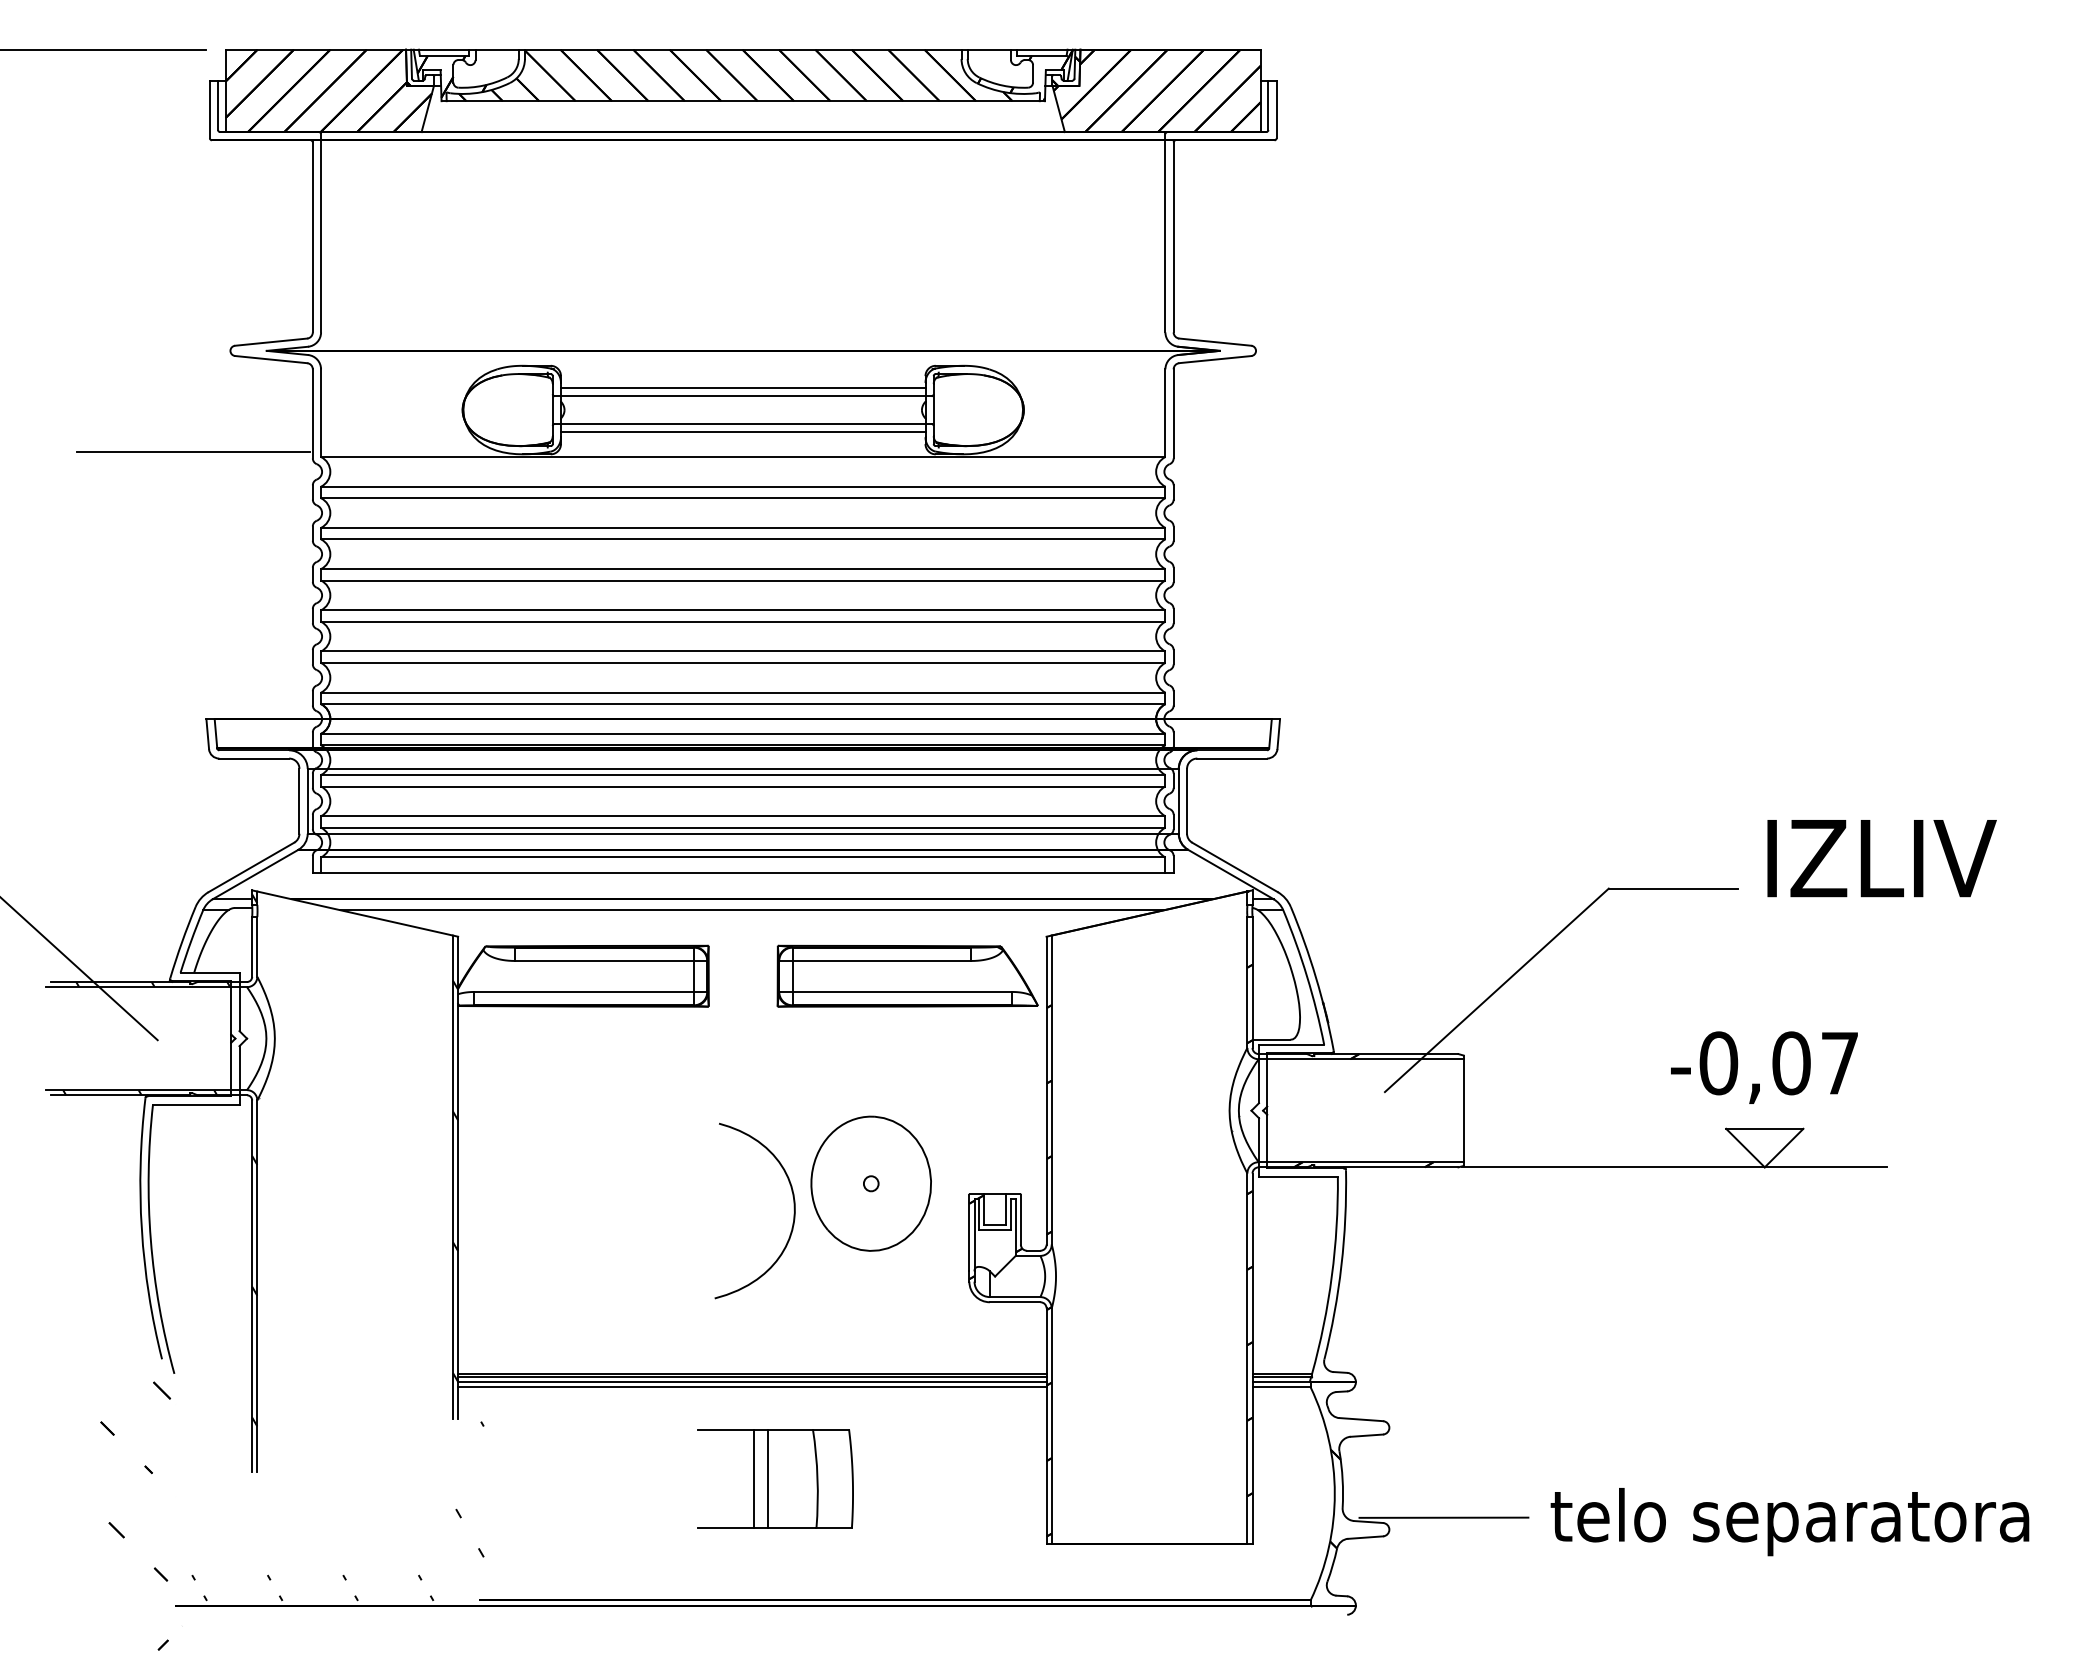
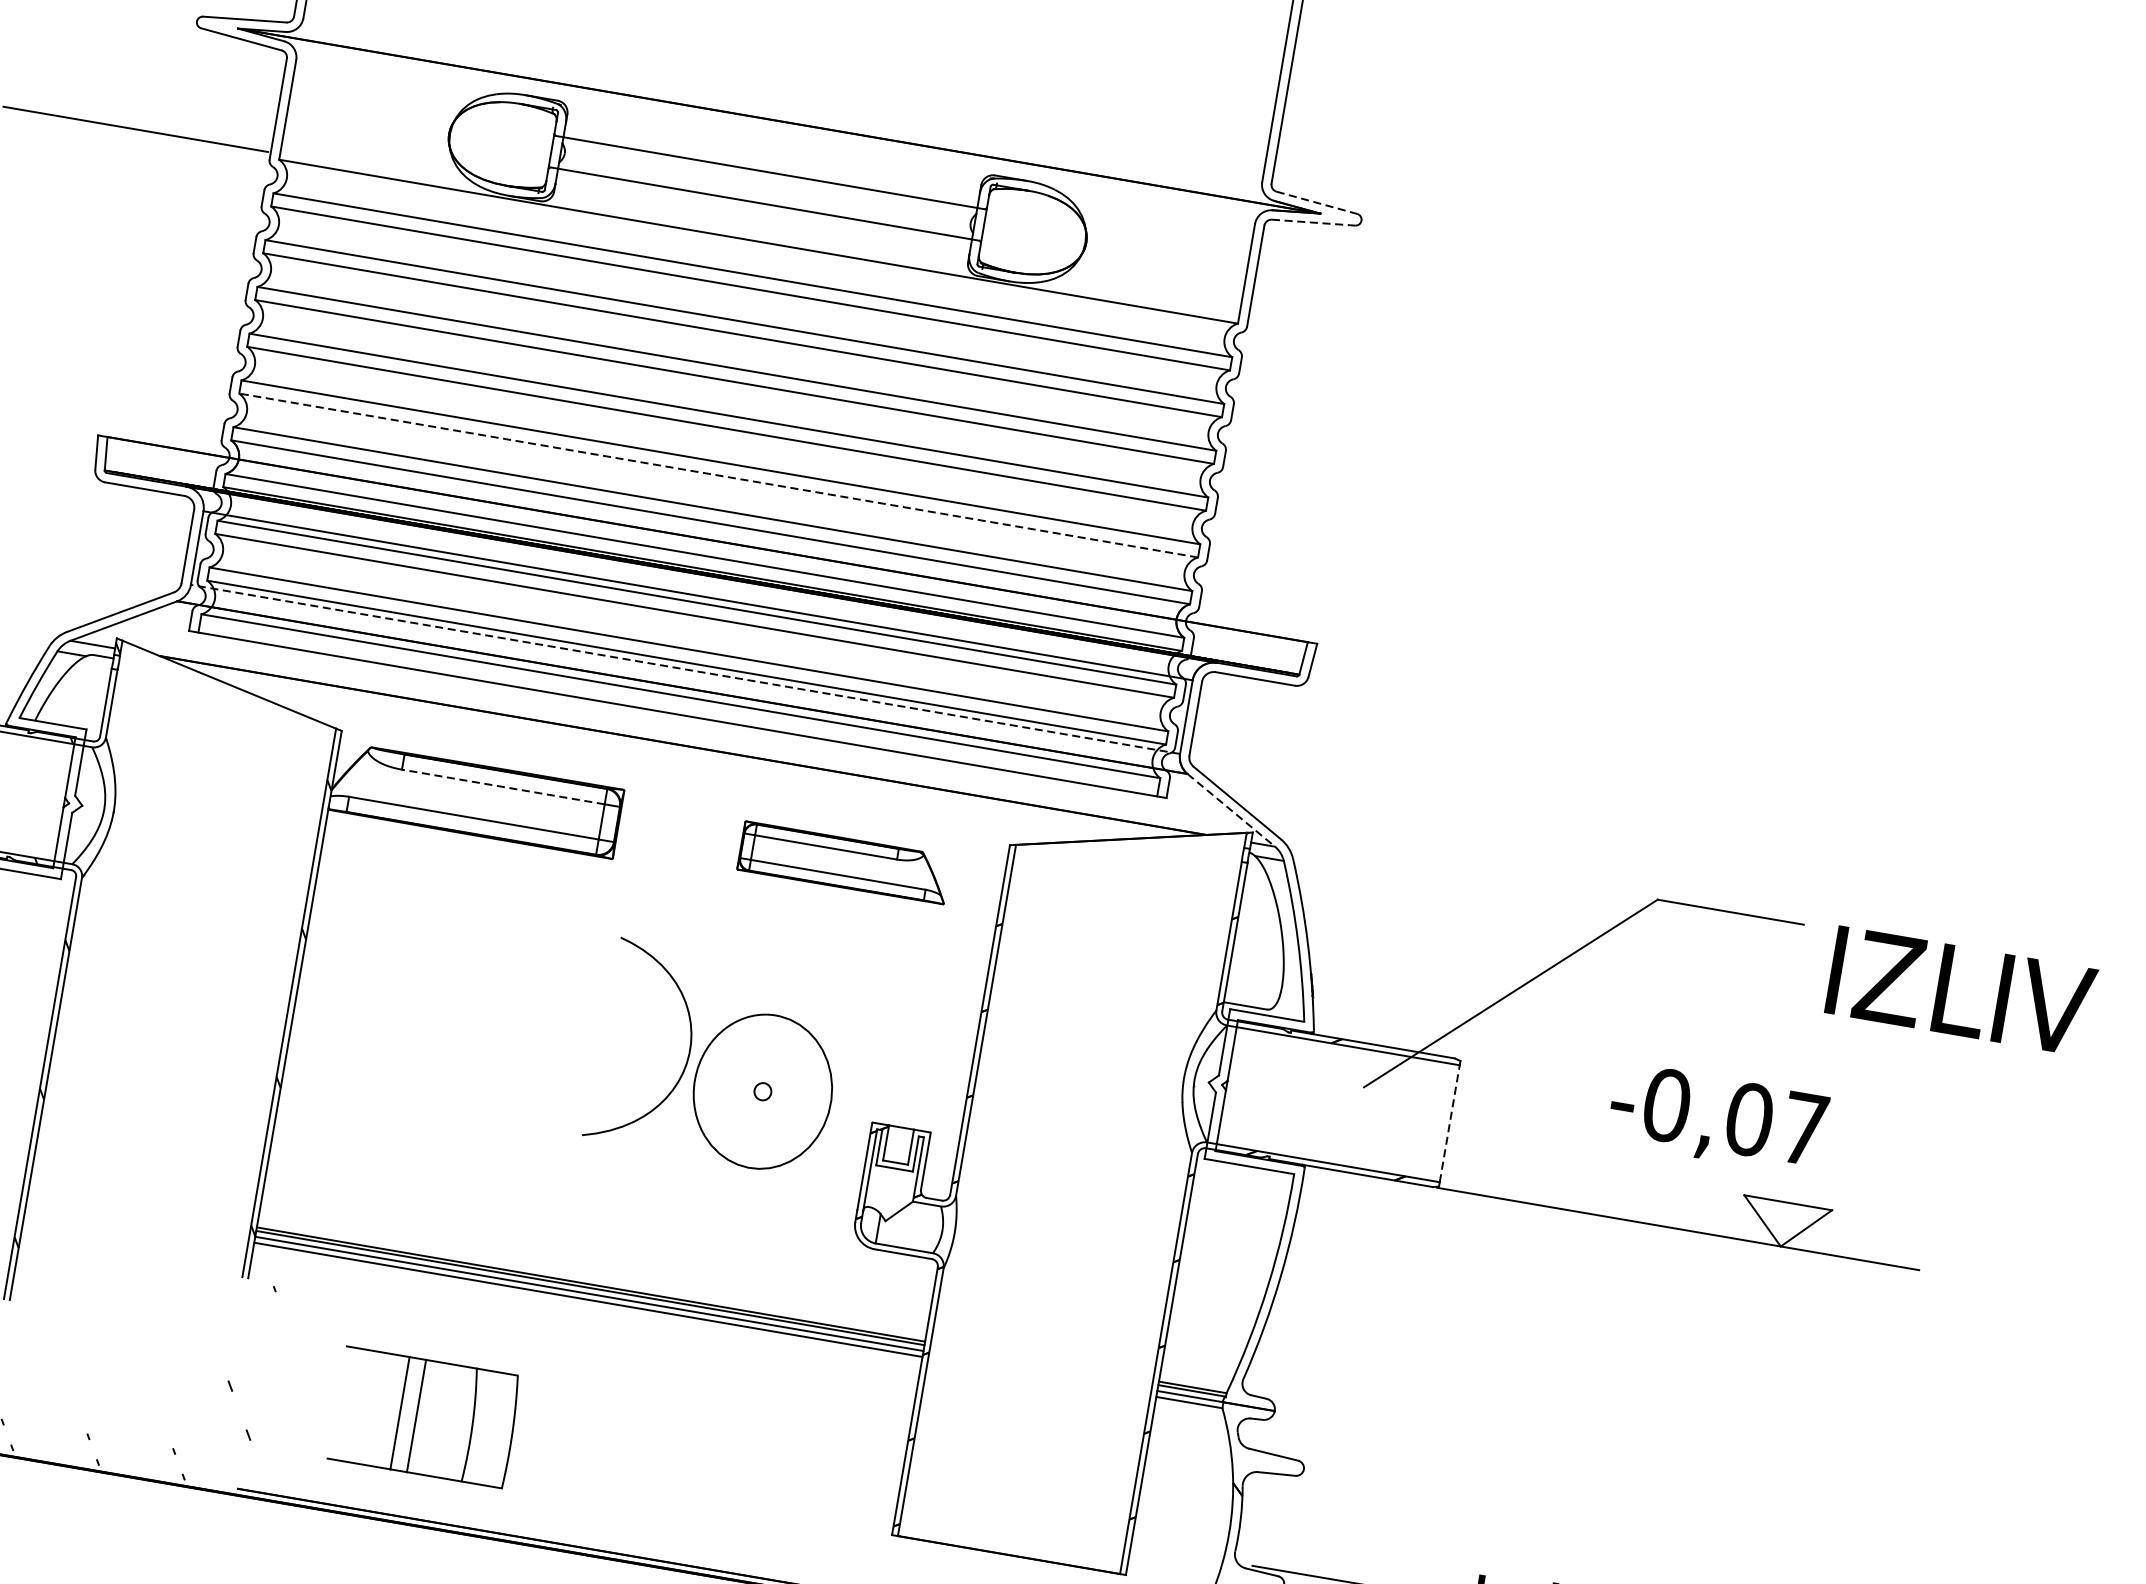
line: (1215, 342) -> (1317, 203), solid -> dashed
line: (1215, 359) -> (1313, 222), solid -> dashed
line: (743, 388) -> (772, 163), removed
line: (743, 432) -> (763, 213), removed
line: (742, 663) -> (717, 475), solid -> dashed
line: (743, 833) -> (685, 669), solid -> dashed
text: (1881, 858) -> (1960, 991), moved
line: (1231, 874) -> (1232, 810), solid -> dashed
line: (752, 910) -> (681, 758), removed
line: (604, 961) -> (503, 787), solid -> dashed
part: (907, 975) -> (844, 862), size x0.7
text: (1764, 1067) -> (1718, 1119), moved
line: (1463, 1110) -> (1449, 1123), solid -> dashed
curve: (793, 1210) -> (688, 1050), moved
part: (775, 1478) -> (424, 1416), moved

